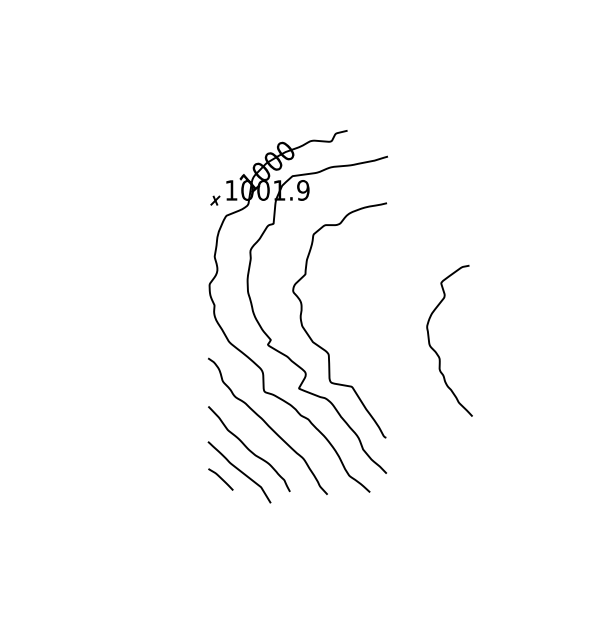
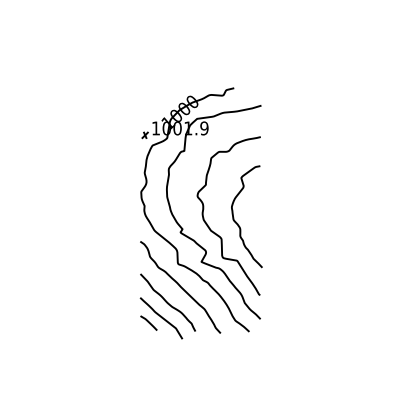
curve: (437, 350) -> (238, 223), moved

